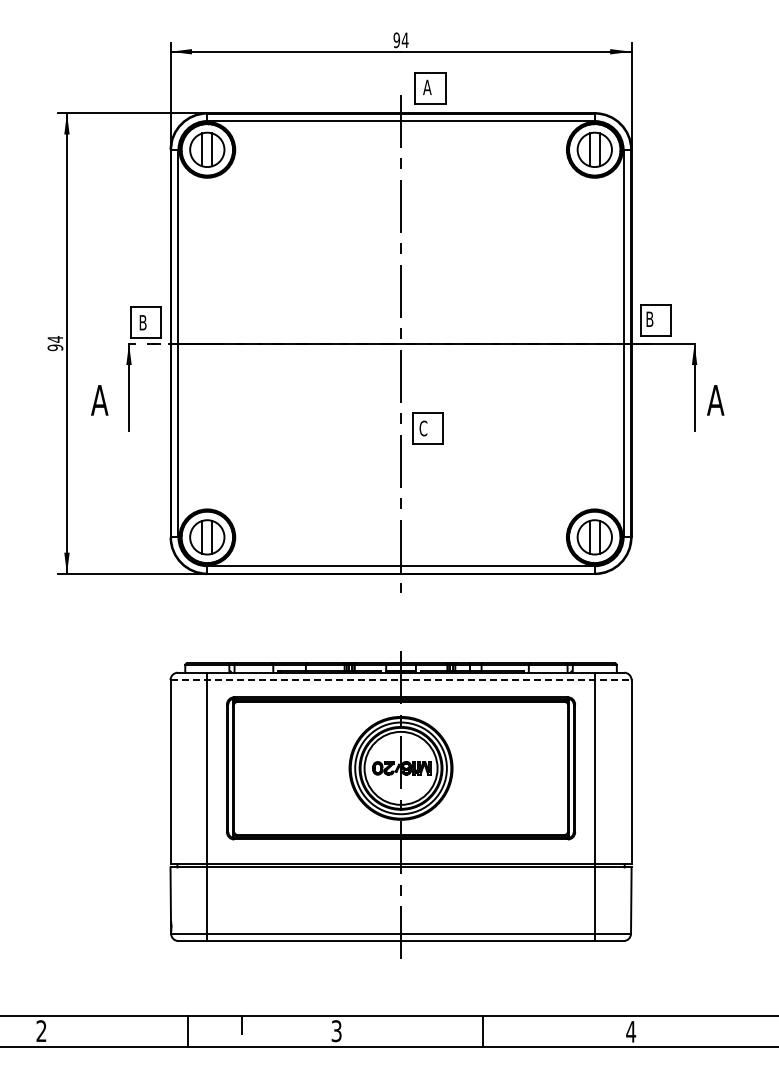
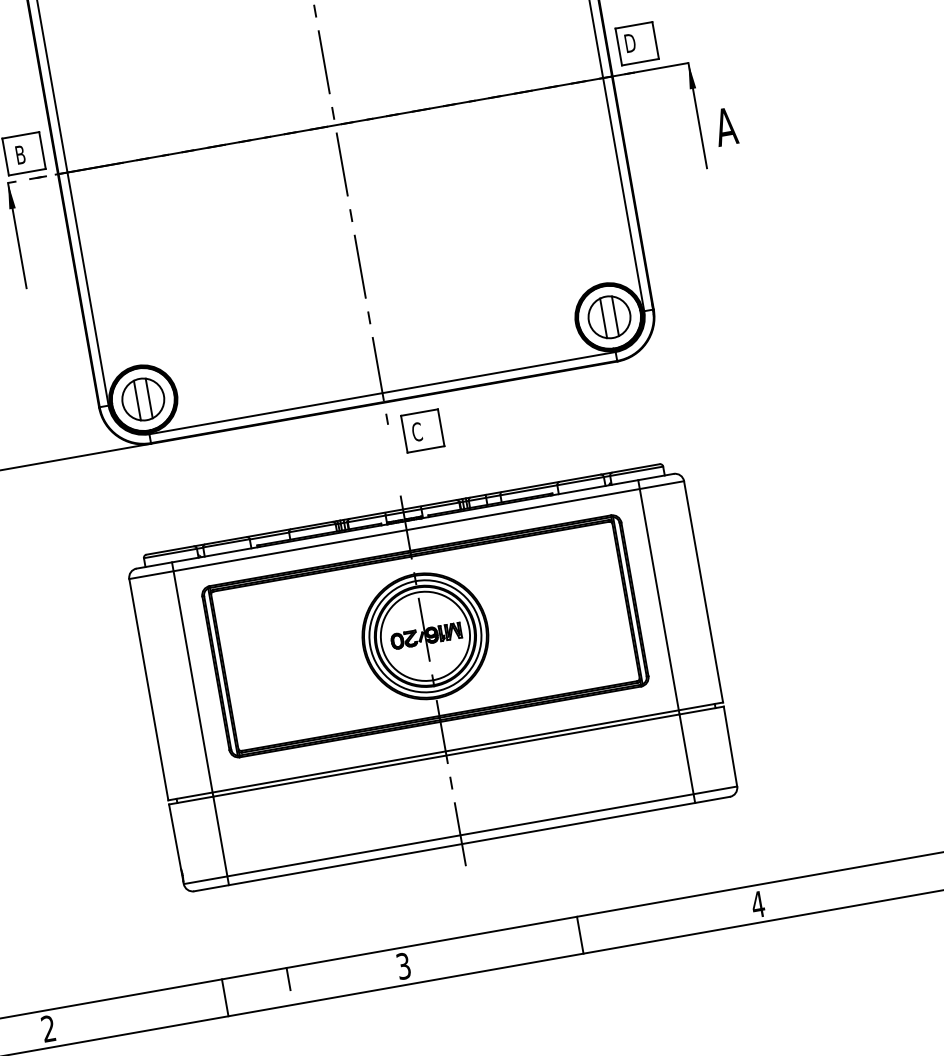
text: (650, 319) -> (630, 43), B -> D
part: (427, 428) -> (422, 431), moved
line: (401, 680) -> (407, 530), dashed -> solid

